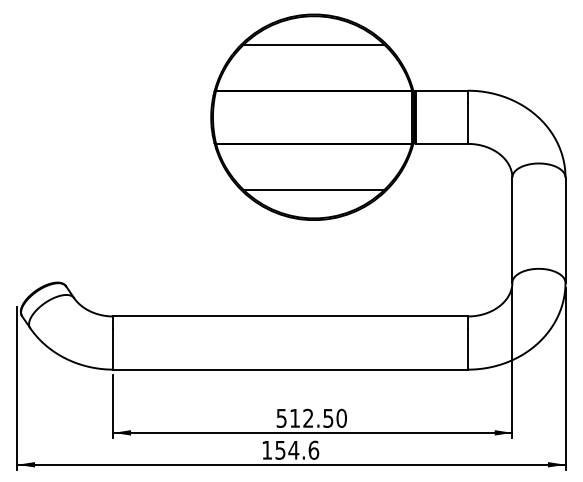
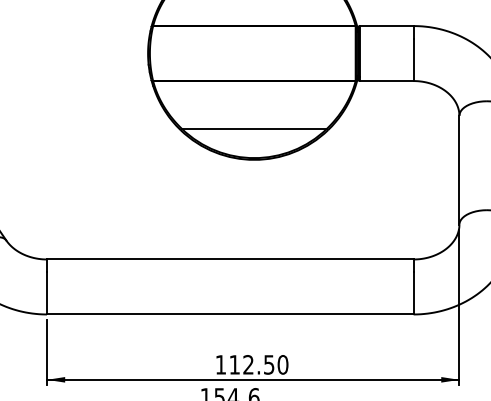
text: (281, 418) -> (220, 364), 512.50 -> 112.50

